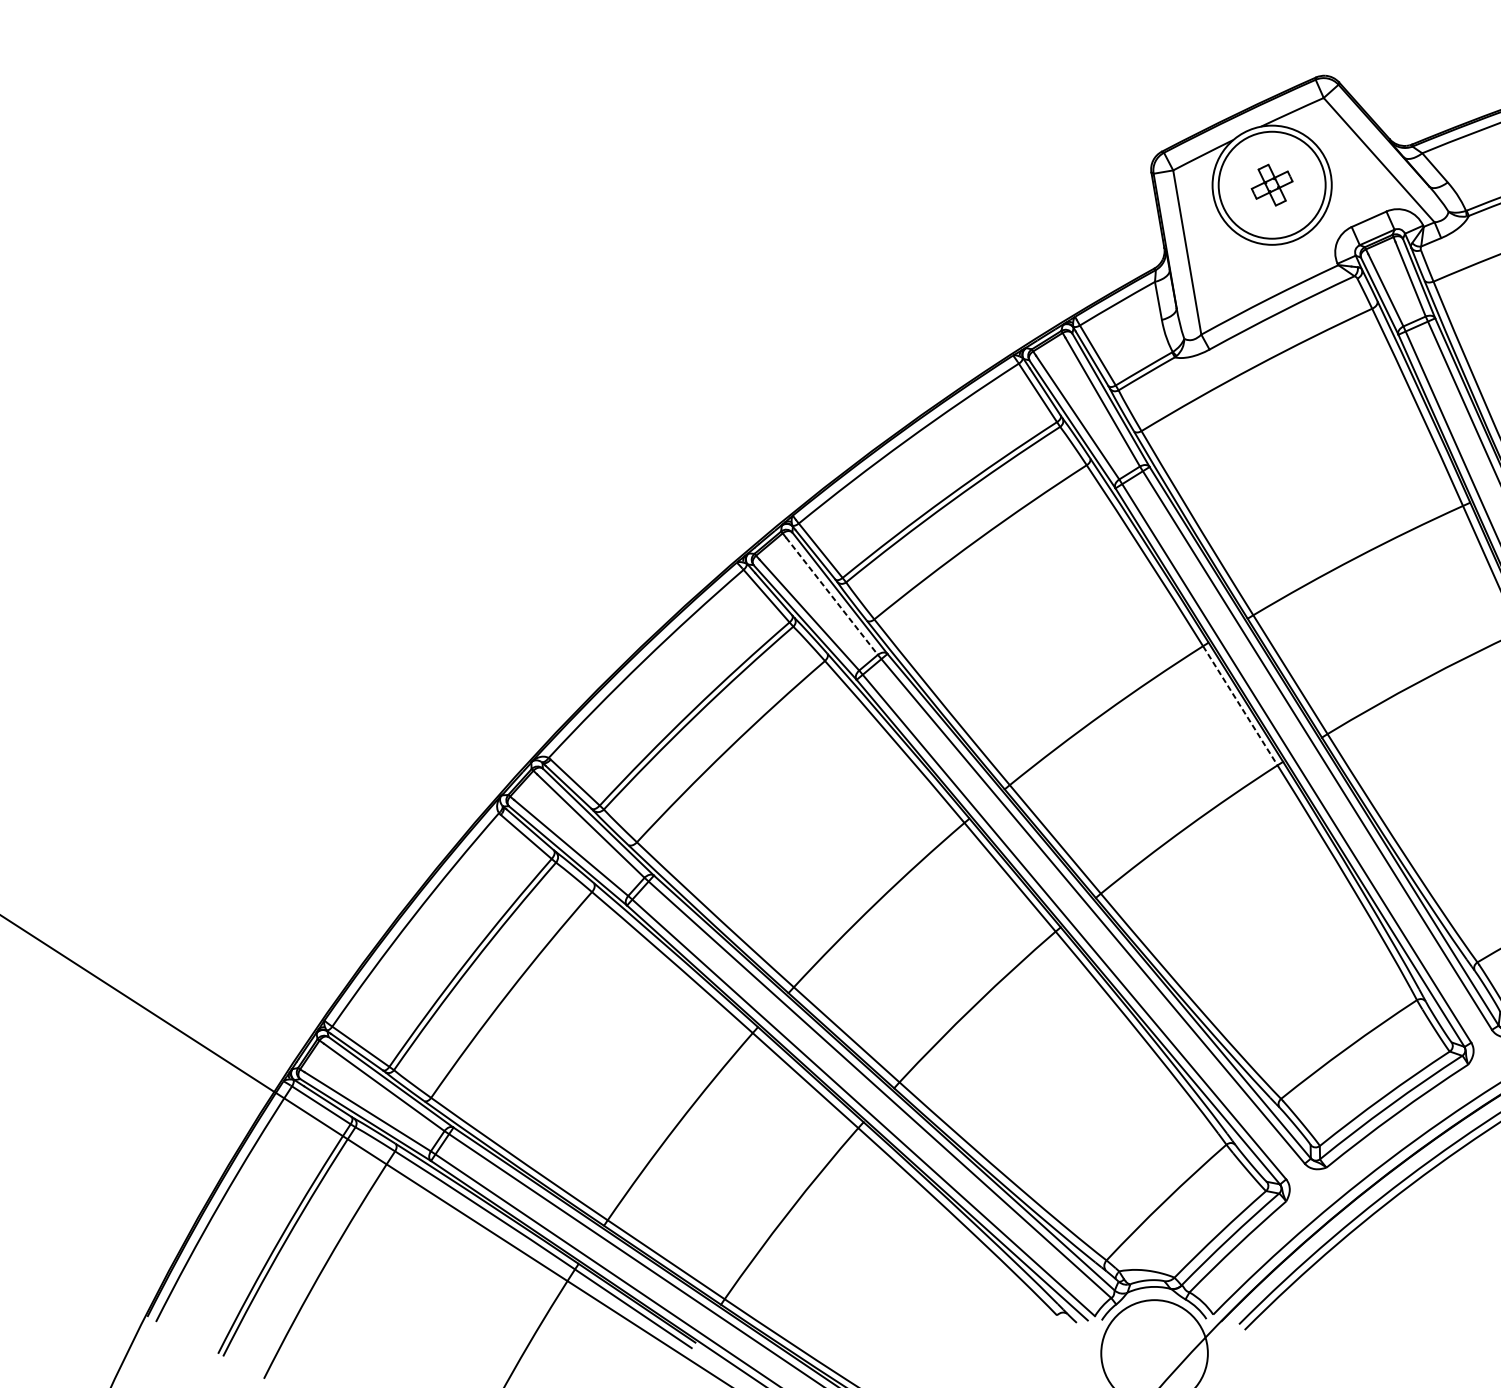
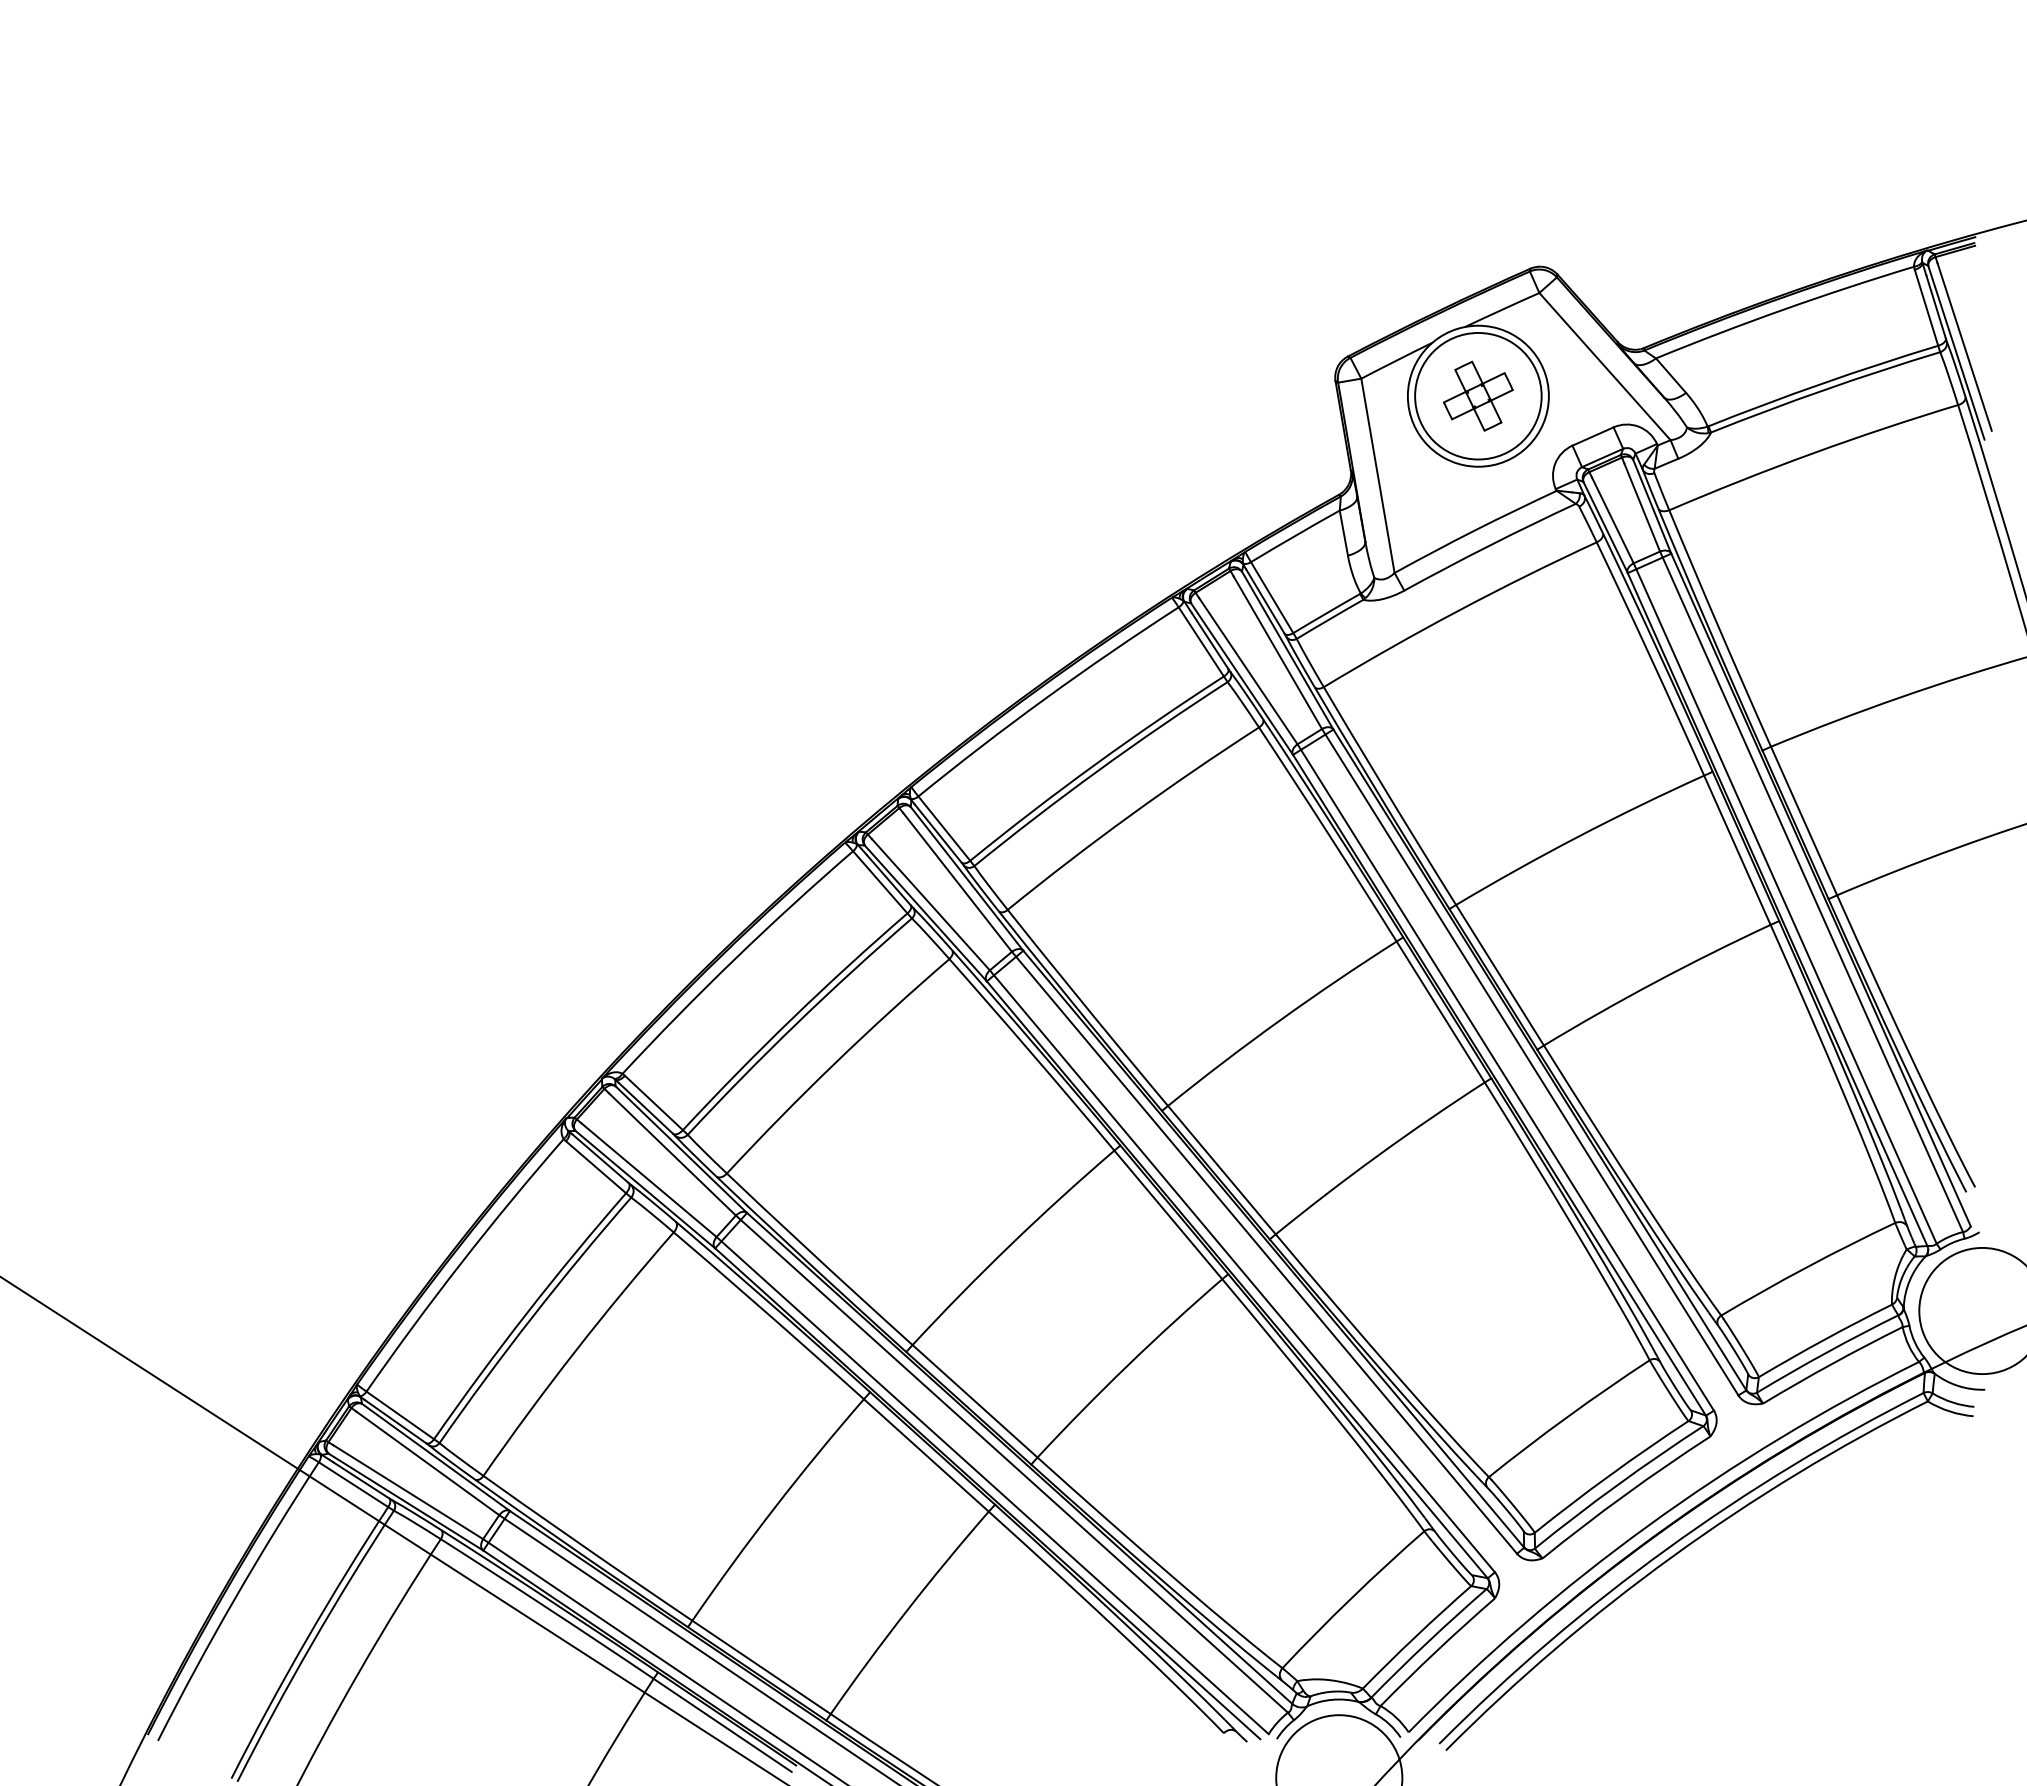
part: (1272, 184) -> (1478, 395), size x1.43
line: (831, 596) -> (957, 882), dashed -> solid
line: (1240, 706) -> (1440, 1012), dashed -> solid

